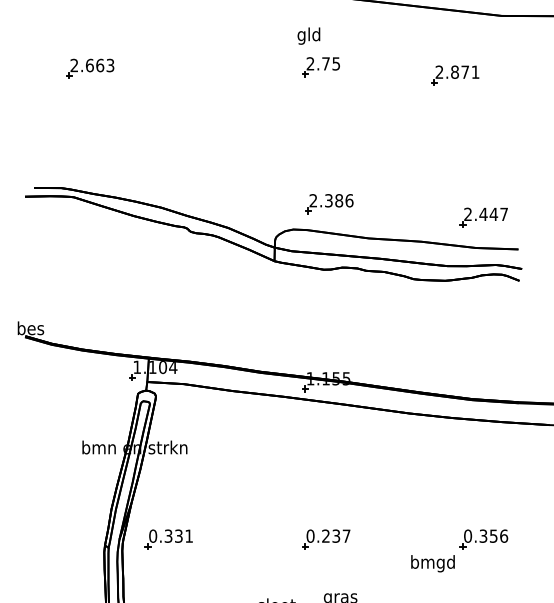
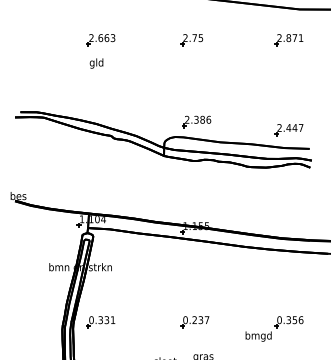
text: (308, 36) -> (96, 63), moved
part: (89, 69) -> (100, 40), moved
part: (454, 76) -> (288, 40), moved

